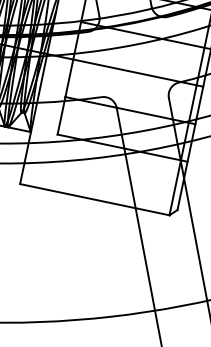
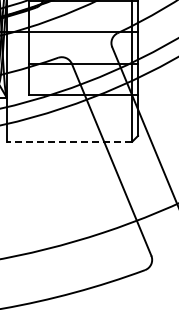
line: (94, 199) -> (69, 141), solid -> dashed

